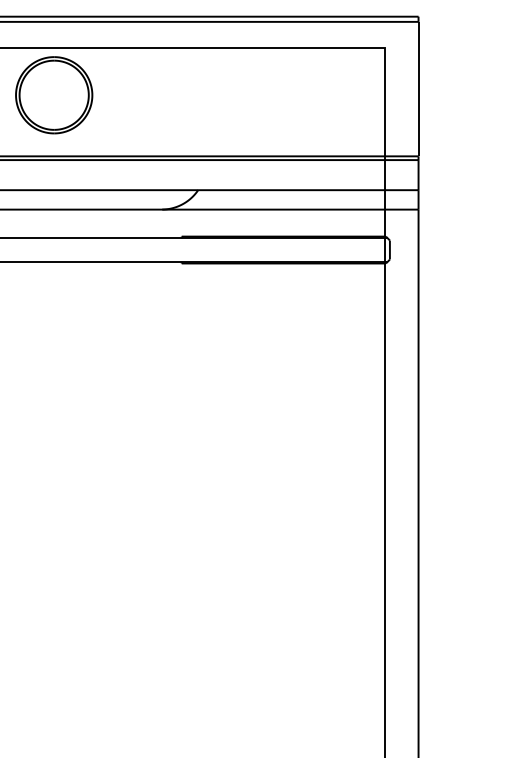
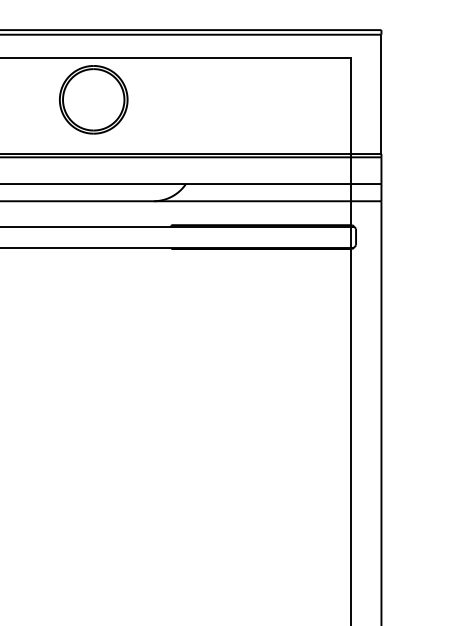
part: (54, 95) -> (93, 100), moved

